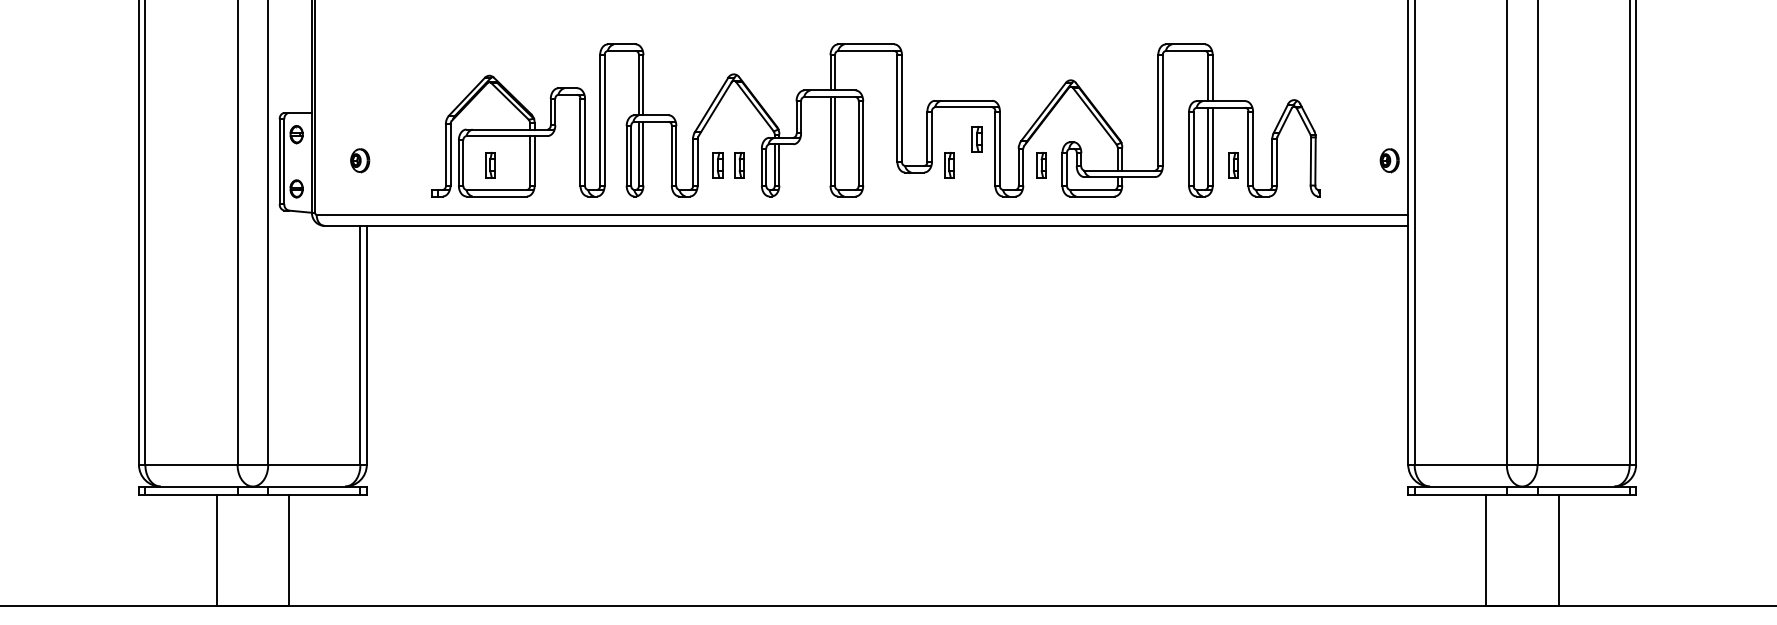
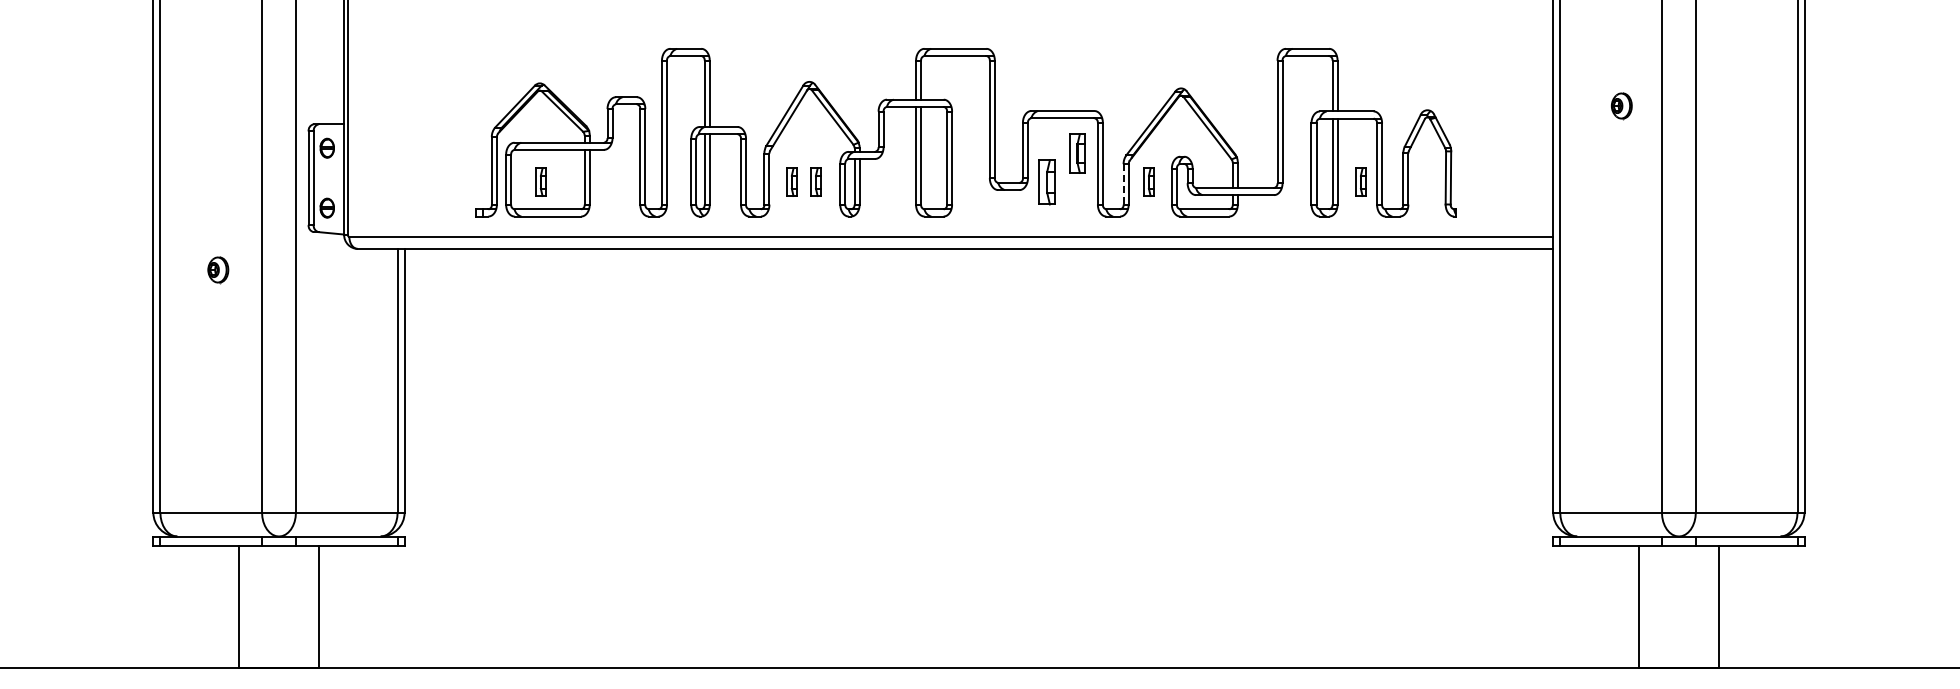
part: (976, 139) -> (1077, 153), size x1.4
part: (360, 161) -> (218, 270), moved
part: (1389, 161) -> (1621, 106), moved
part: (948, 164) -> (1046, 181), size x1.6
line: (1018, 167) -> (1123, 184), solid -> dashed

